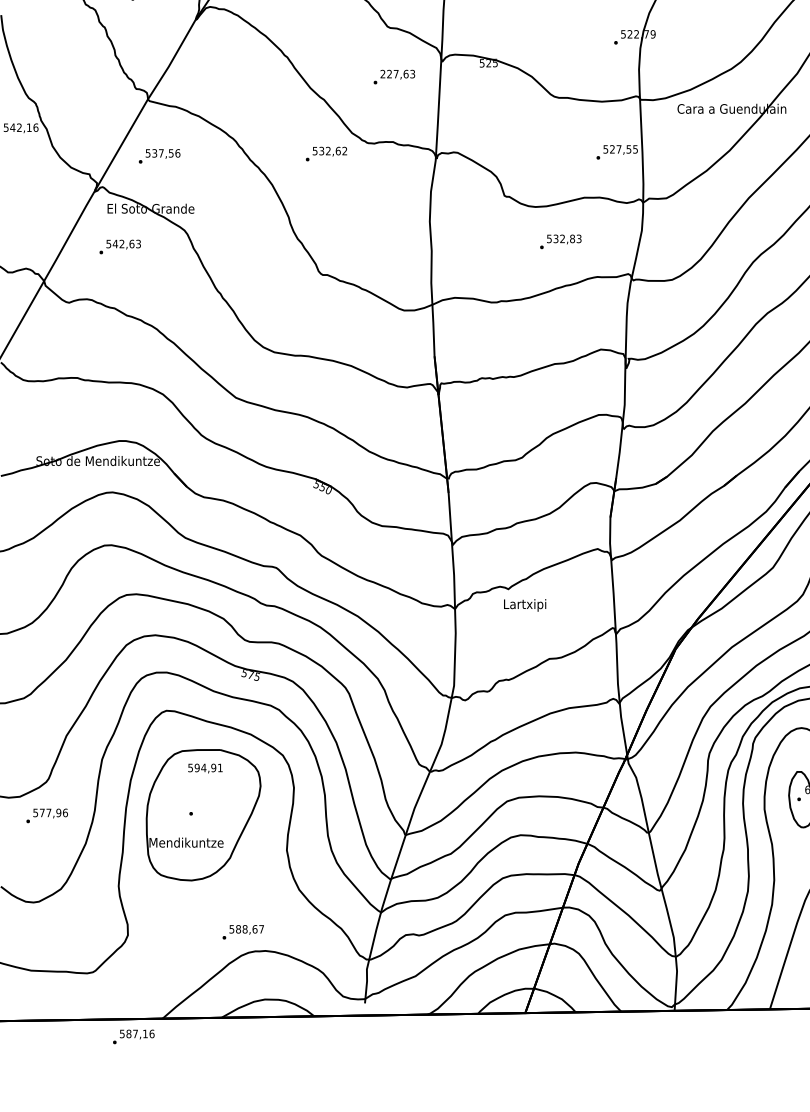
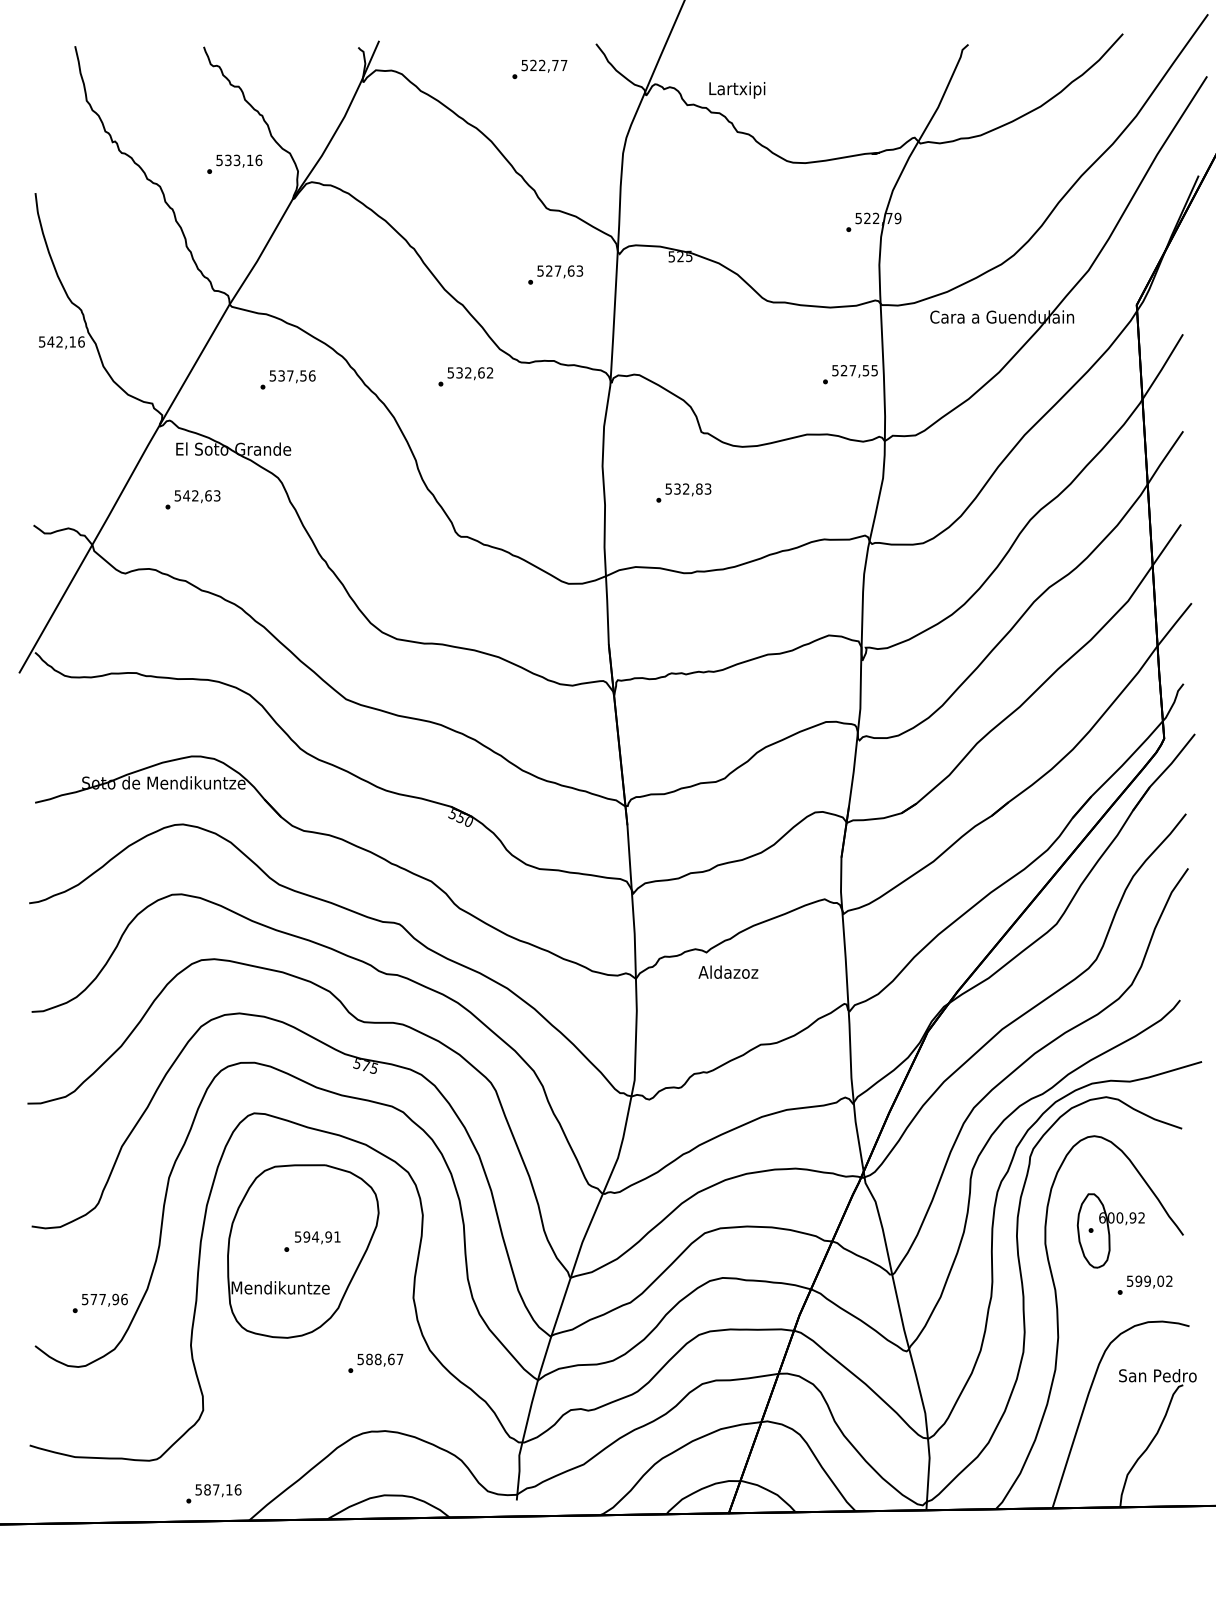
text: (382, 73) -> (540, 270), 227,63 -> 527,63
text: (159, 156) -> (287, 379), moved
text: (560, 241) -> (683, 492), moved
text: (525, 605) -> (728, 973), Lartxipi -> Aldazoz
text: (205, 768) -> (317, 1237), moved
text: (46, 815) -> (99, 1303), moved
text: (243, 931) -> (375, 1362), moved
text: (133, 1036) -> (213, 1493), moved

